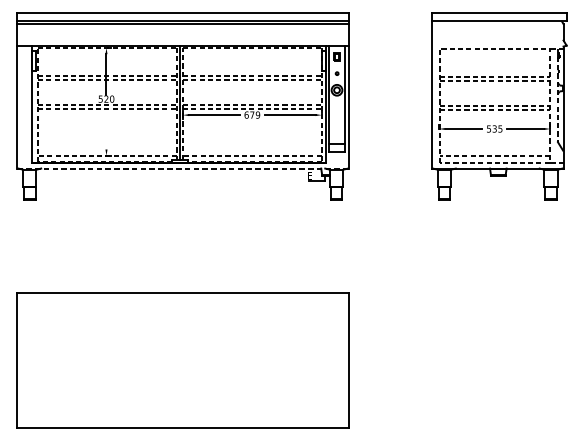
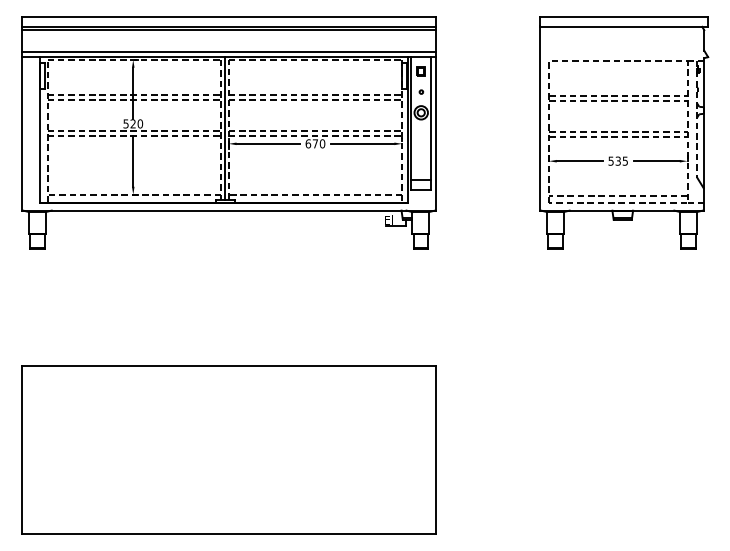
line: (182, 41) -> (228, 52), added
text: (257, 114) -> (322, 143), 679 -> 670
line: (106, 128) -> (133, 160), added
line: (182, 168) -> (228, 210), dashed -> solid

